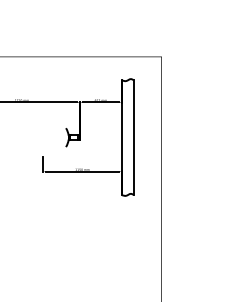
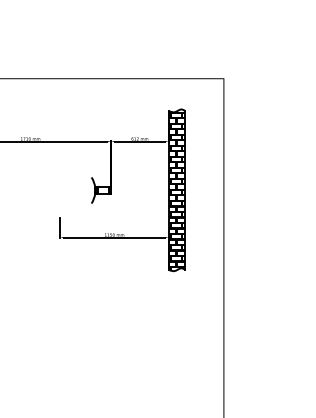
hatch: (127, 137) -> (176, 190), added

